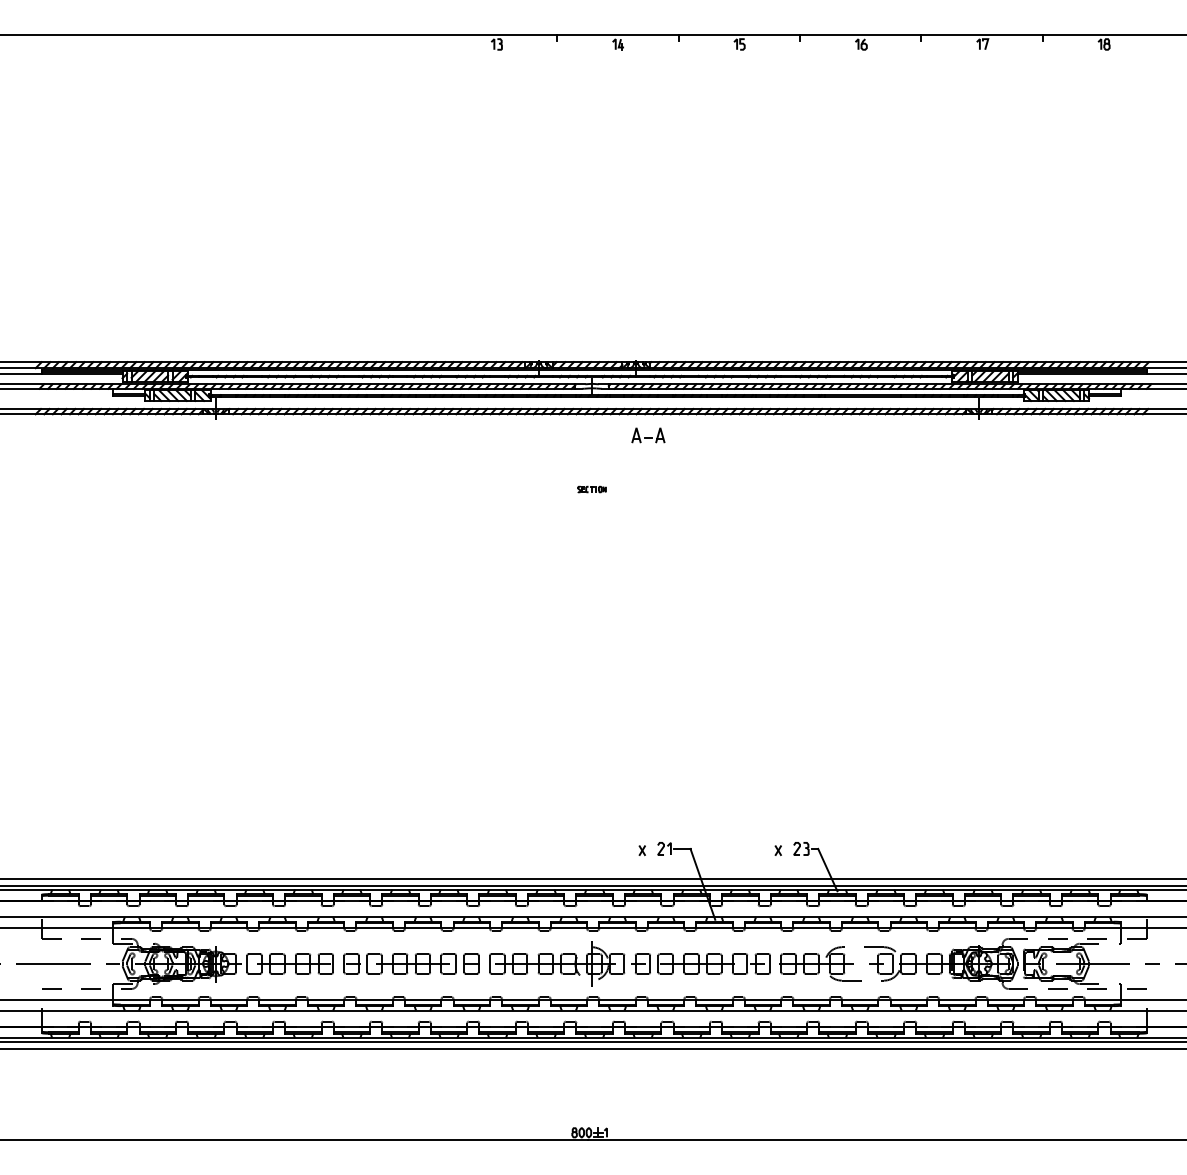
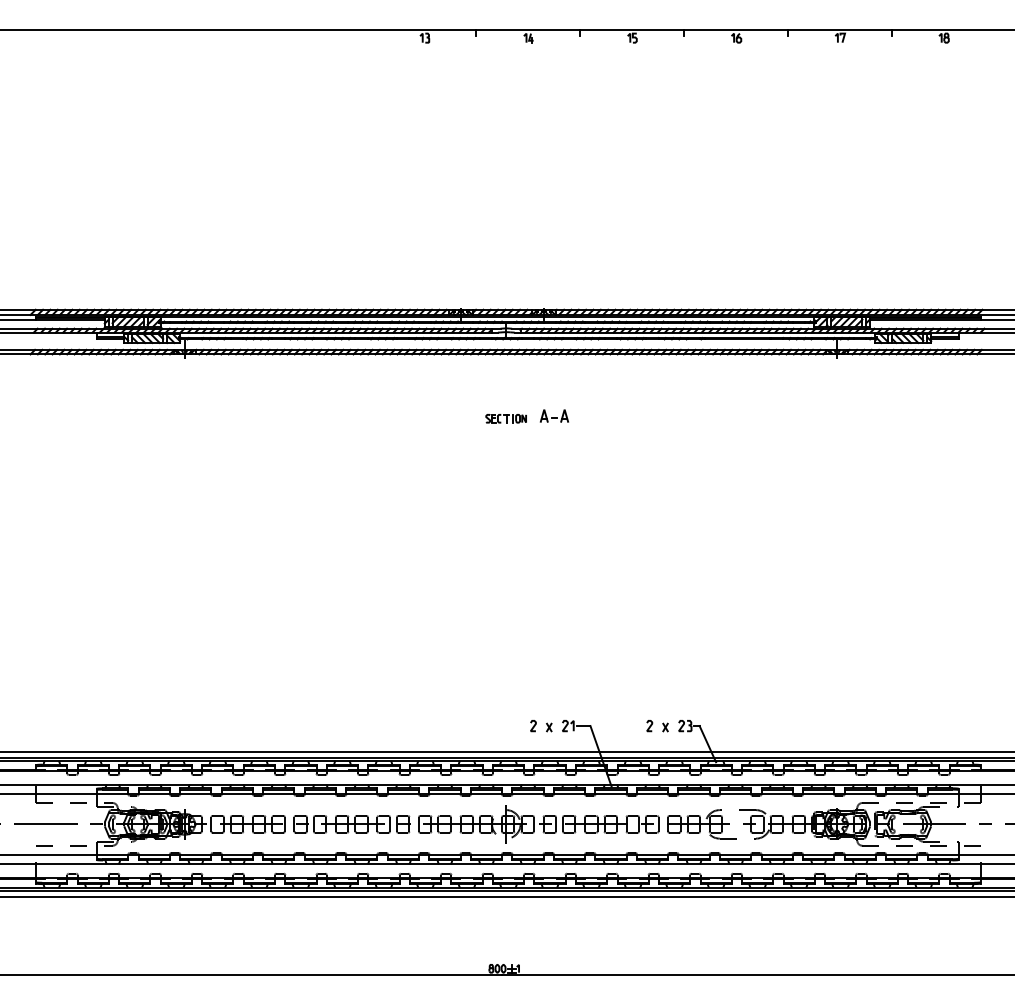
part: (648, 435) -> (554, 416), moved
part: (591, 489) -> (505, 418), size x1.67
curve: (624, 848) -> (534, 725), added
curve: (760, 848) -> (650, 725), added

